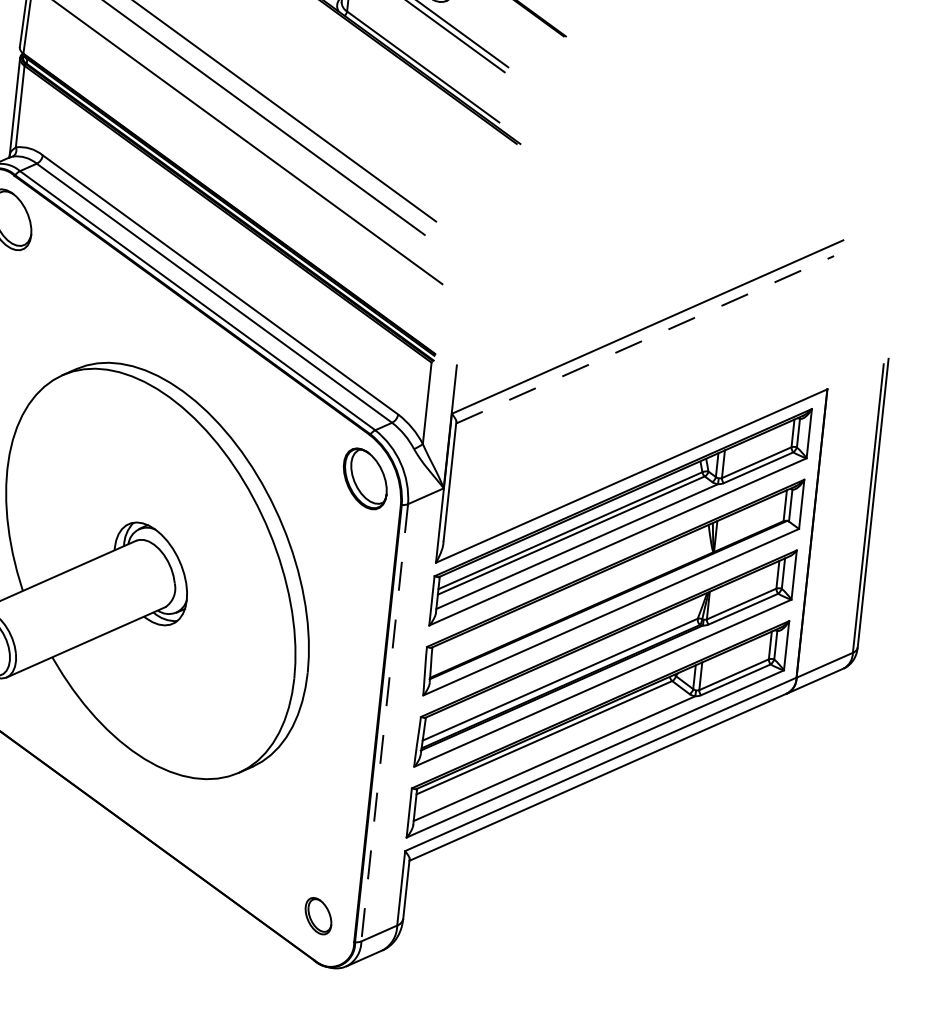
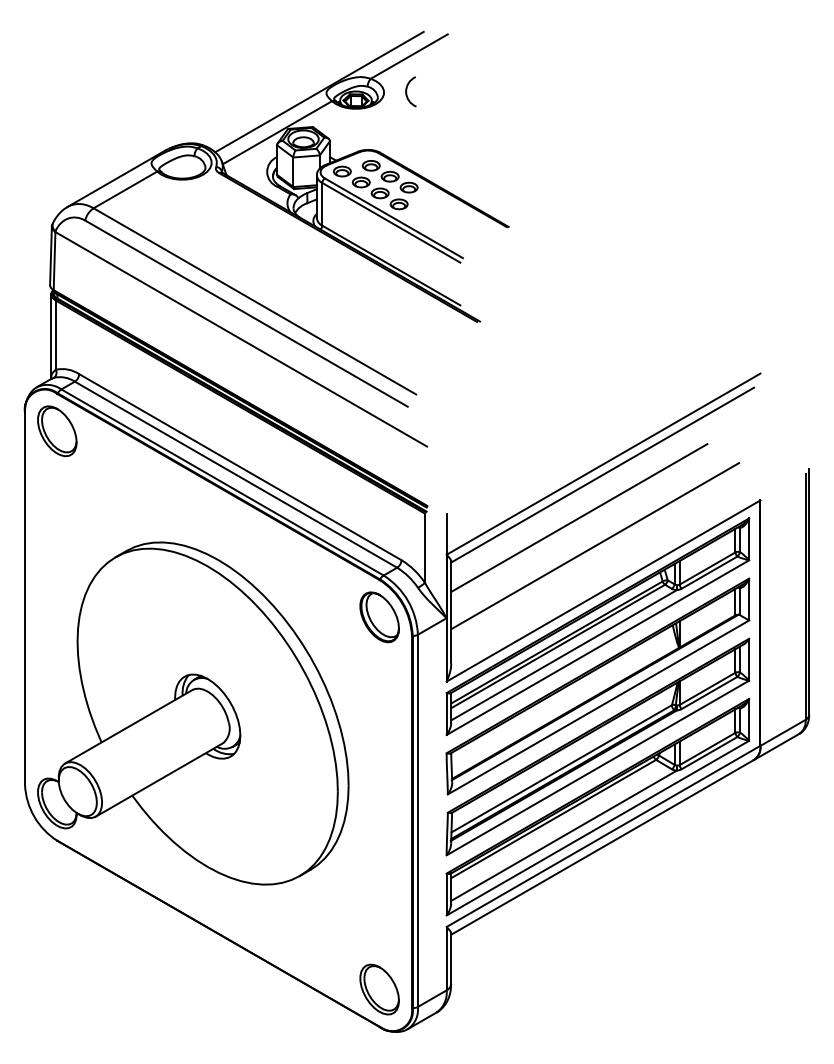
line: (644, 340) -> (602, 475), dashed -> solid
line: (612, 387) -> (579, 518), added
line: (627, 422) -> (595, 546), added
line: (384, 723) -> (417, 821), dashed -> solid
part: (318, 916) -> (379, 989), size x1.67

